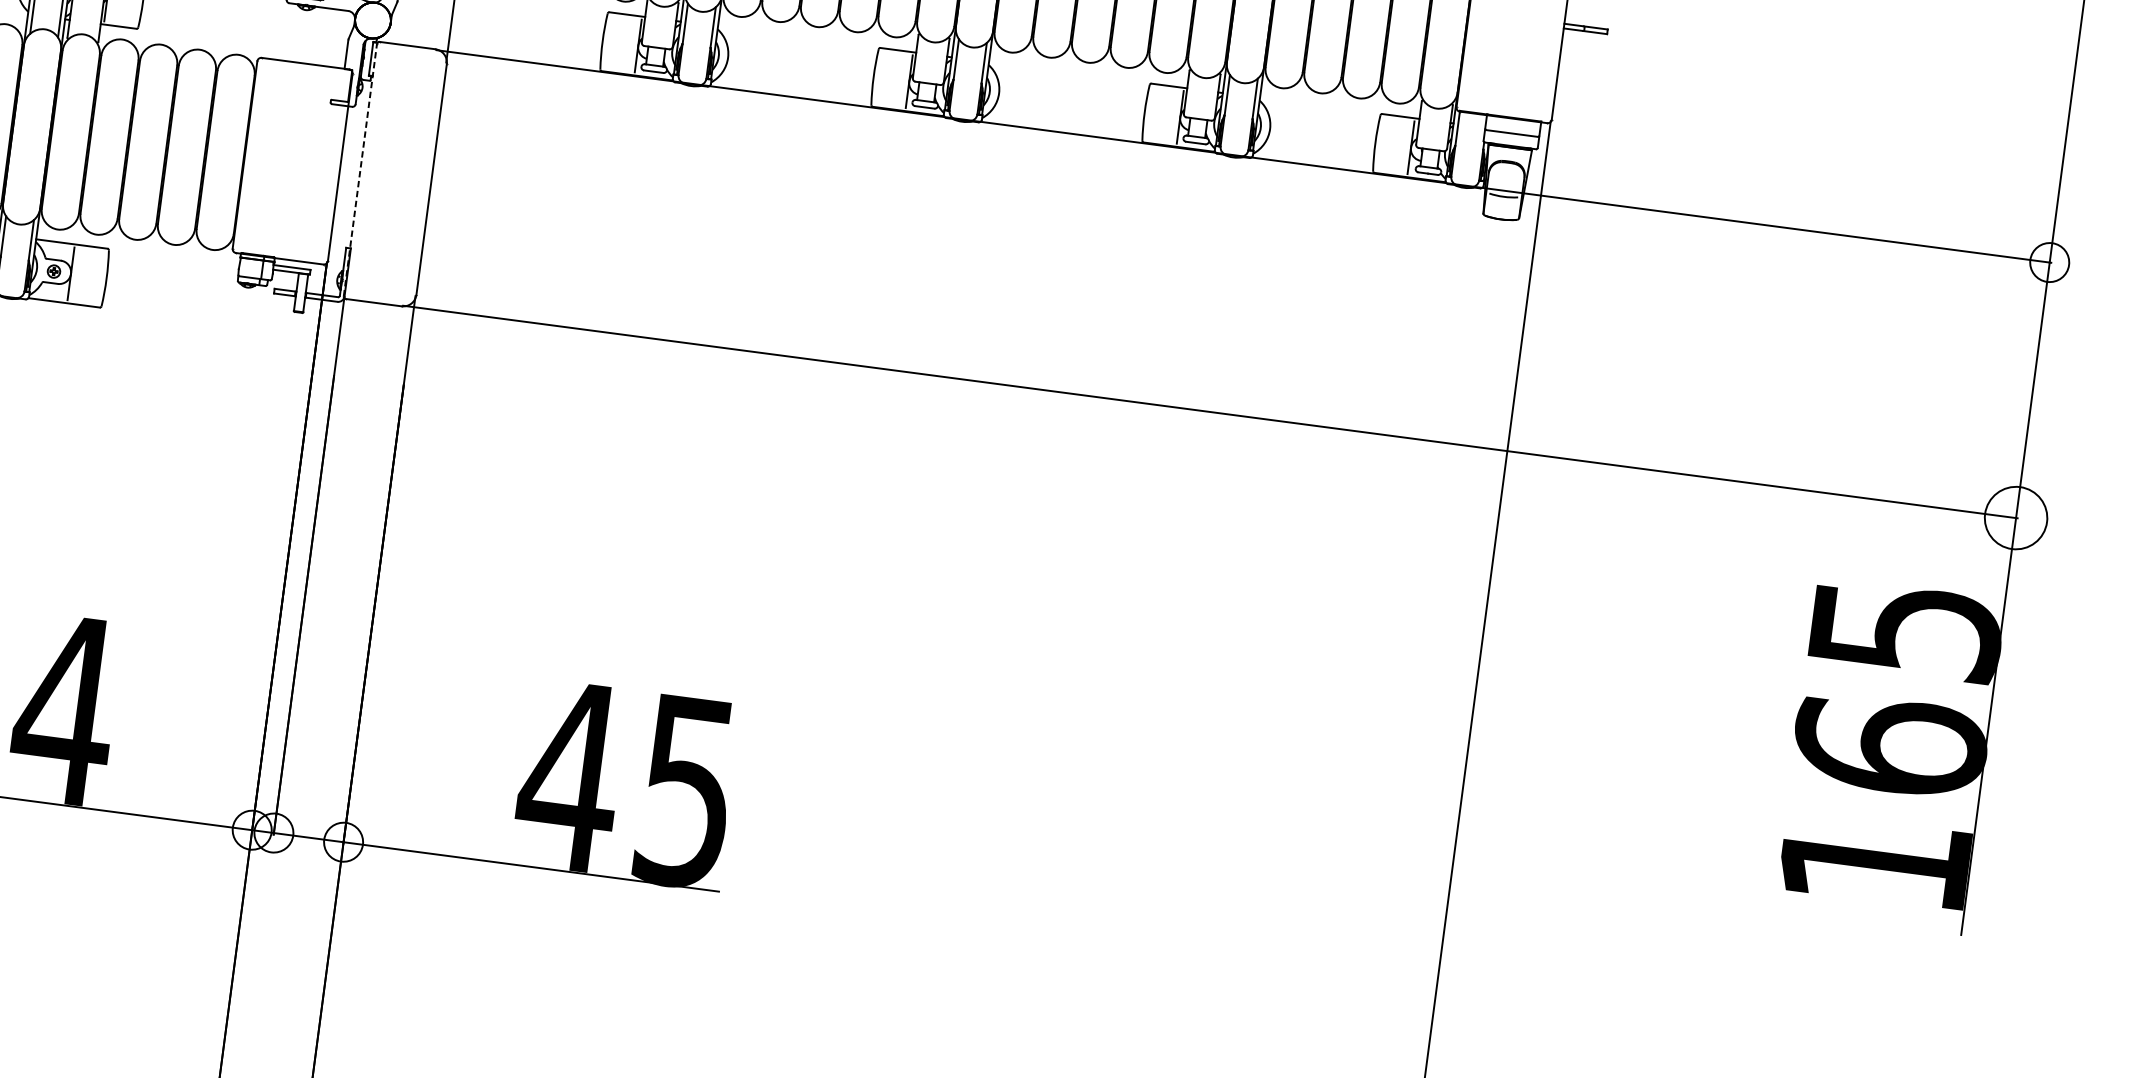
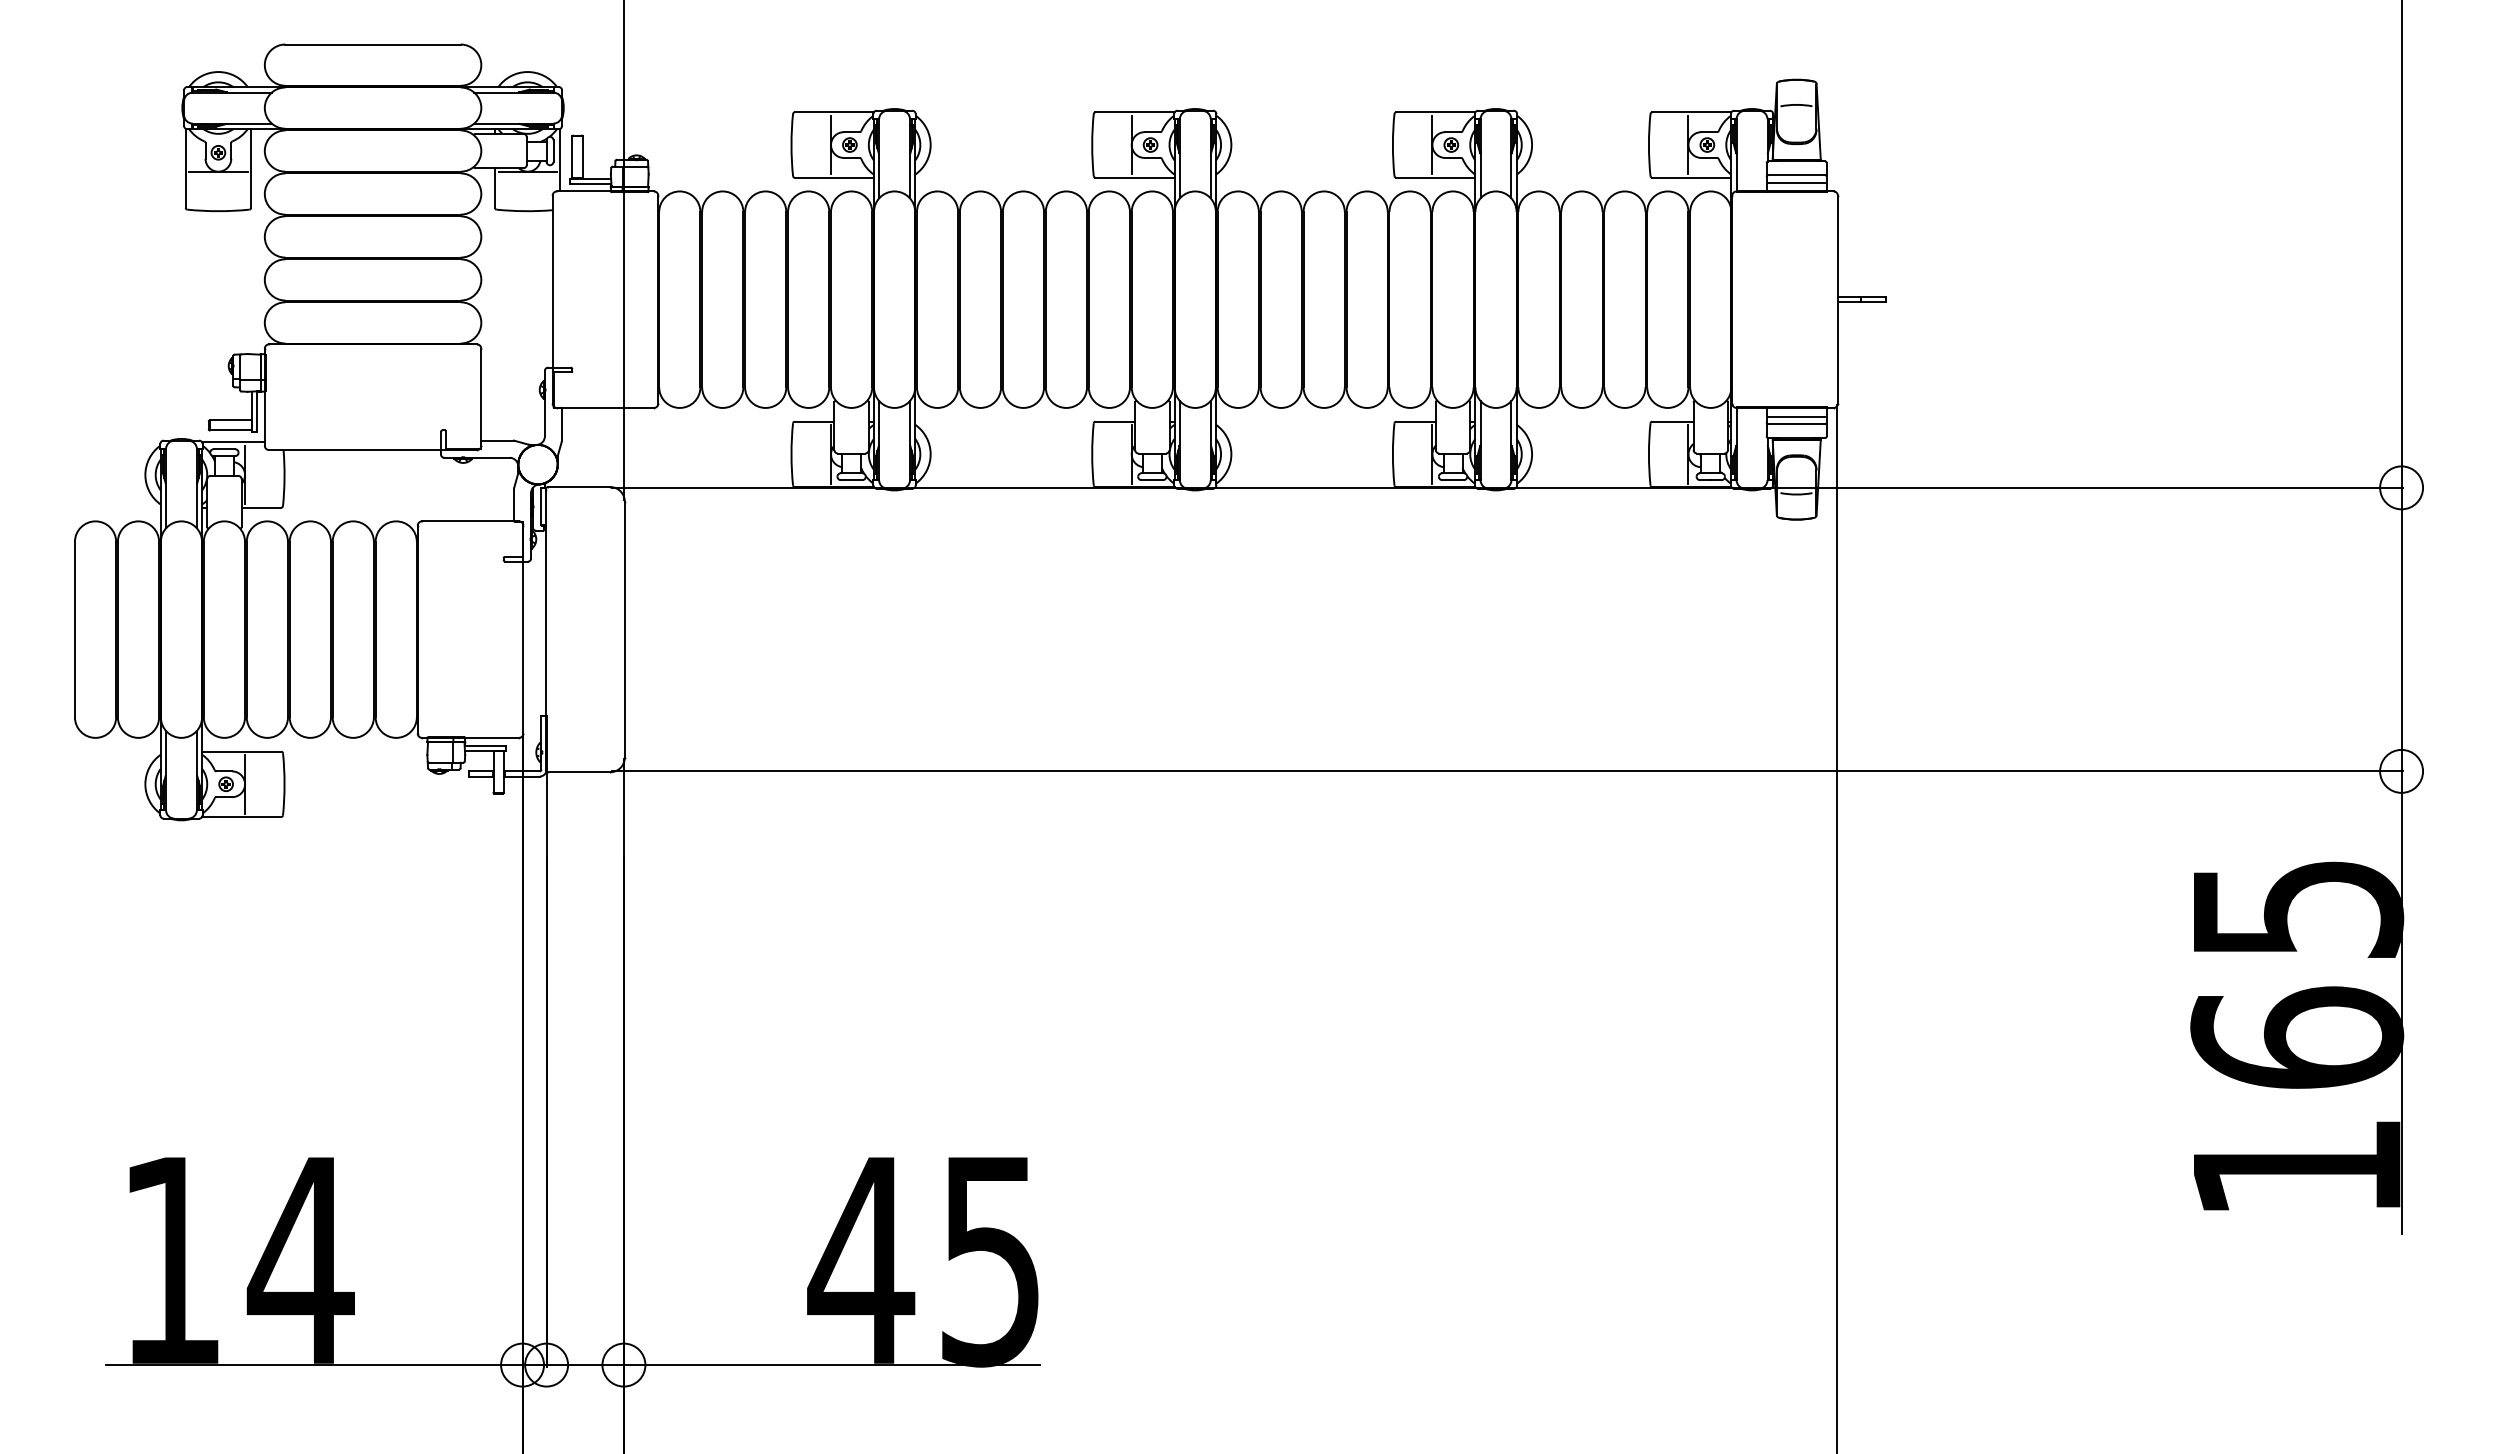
line: (1512, 126) -> (1796, 416), added
line: (360, 169) -> (545, 629), dashed -> solid
circle: (2016, 517) -> (2401, 770), size x0.62

